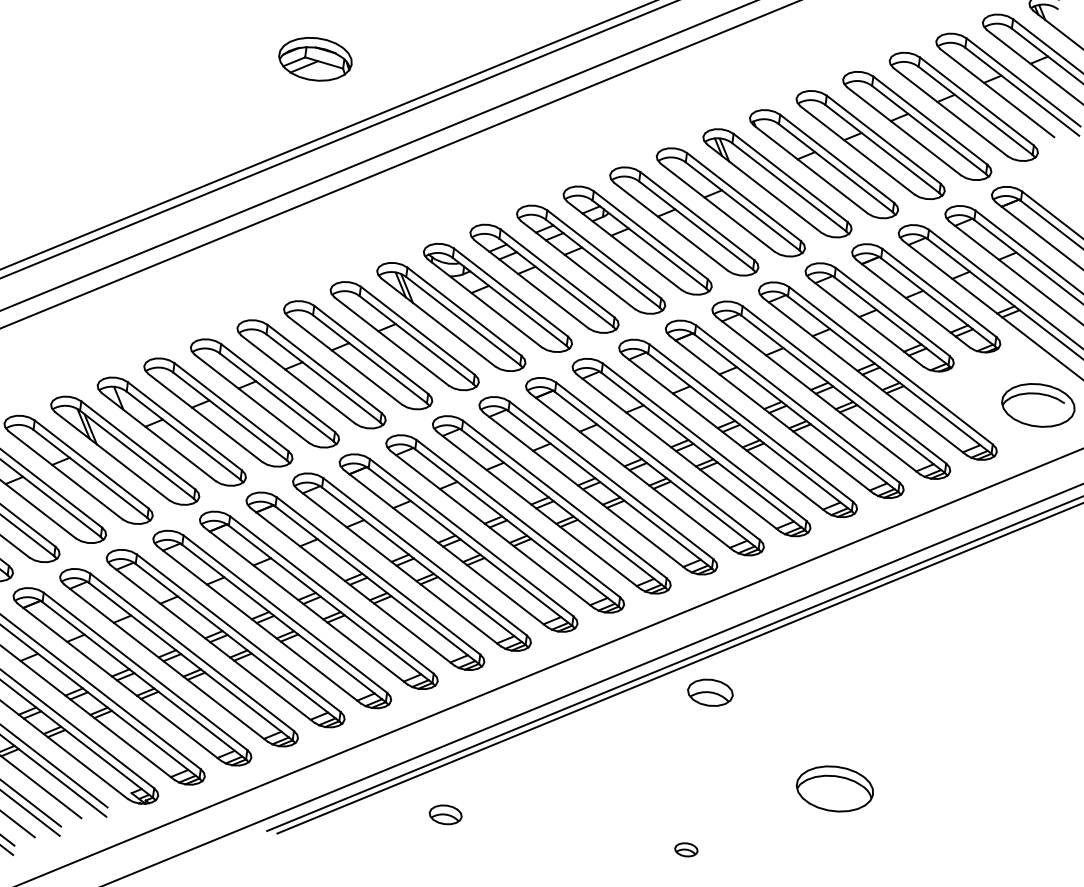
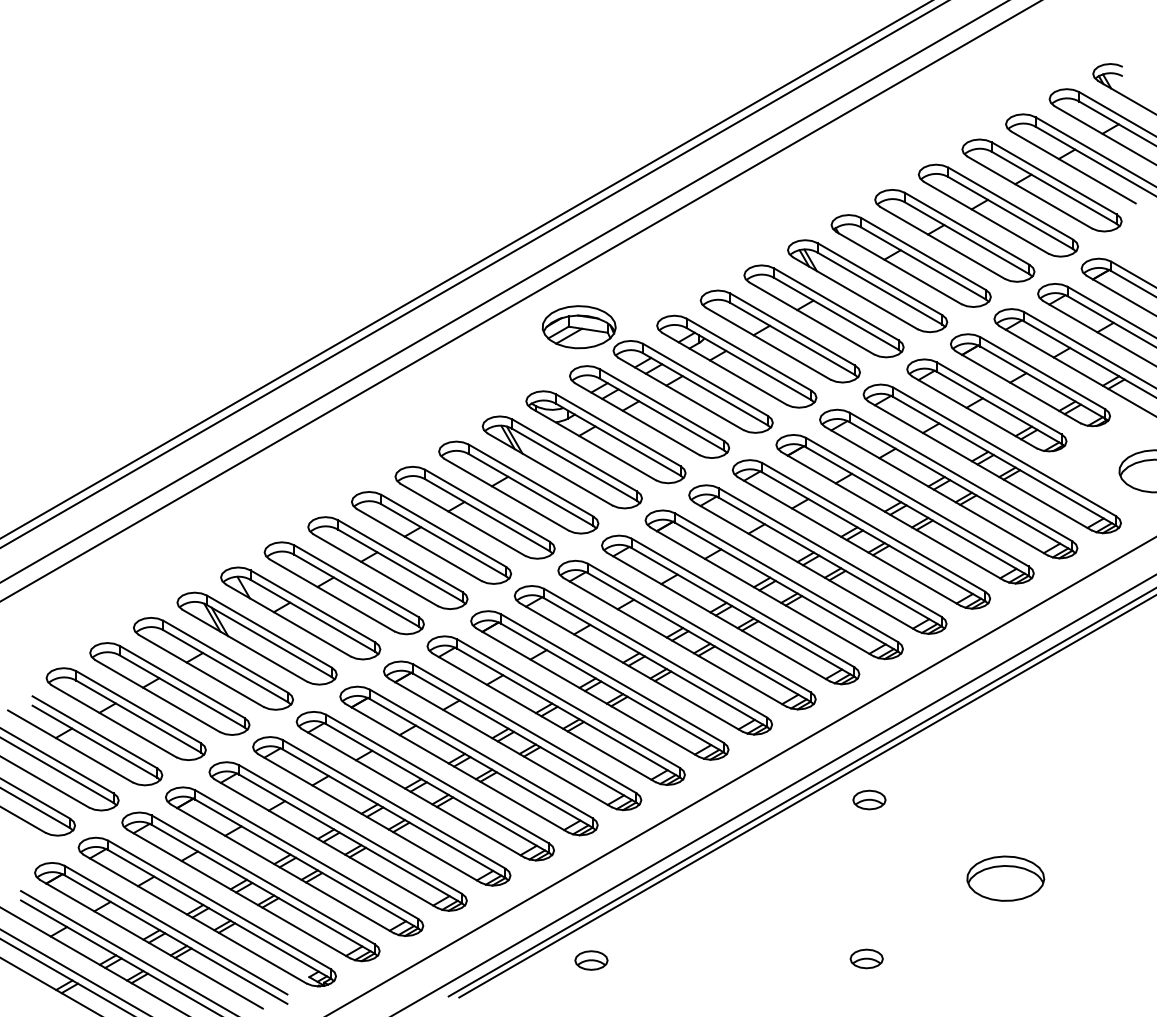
part: (314, 59) -> (578, 327), moved
part: (710, 692) -> (869, 799), size x0.71
part: (445, 814) -> (591, 960), moved
part: (686, 849) -> (866, 958), size x1.43

